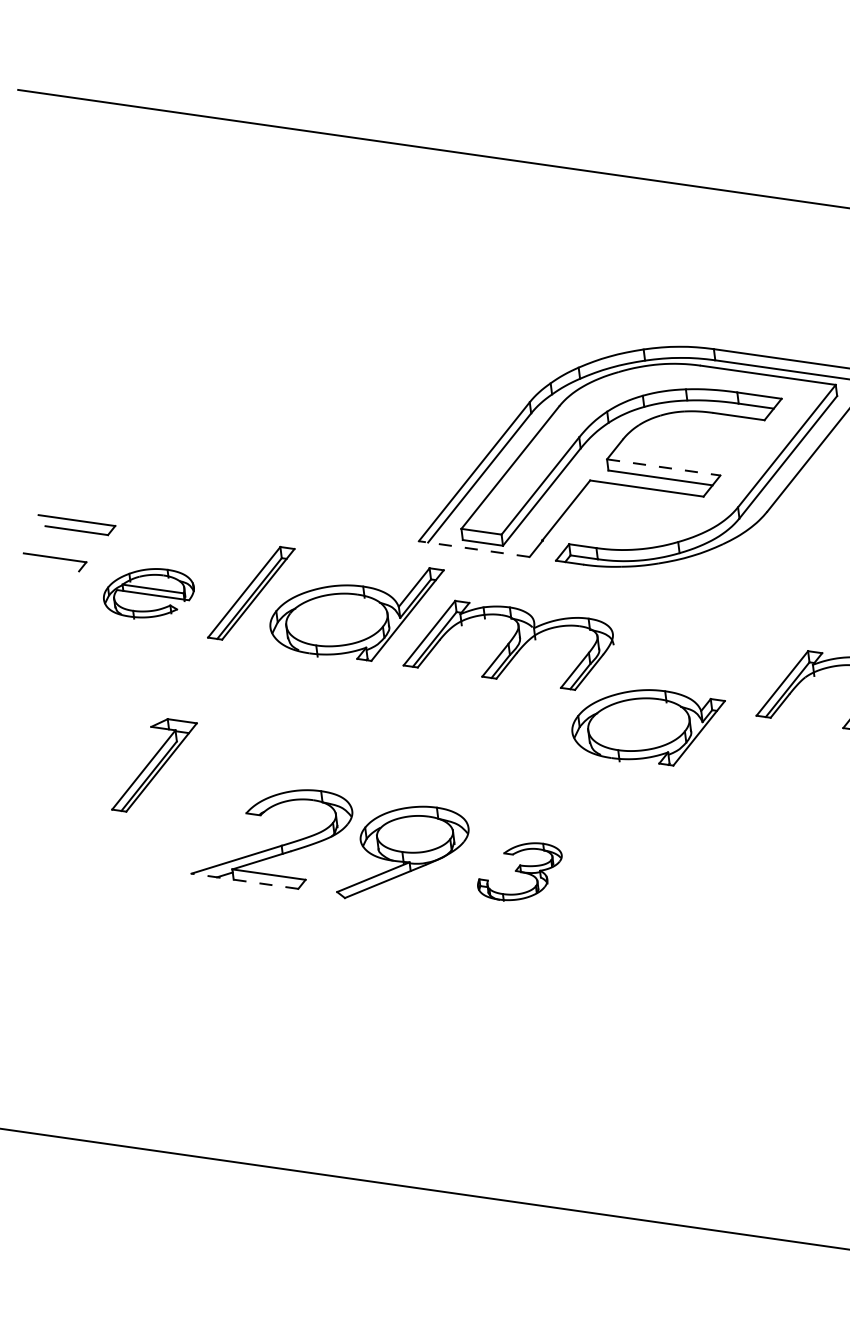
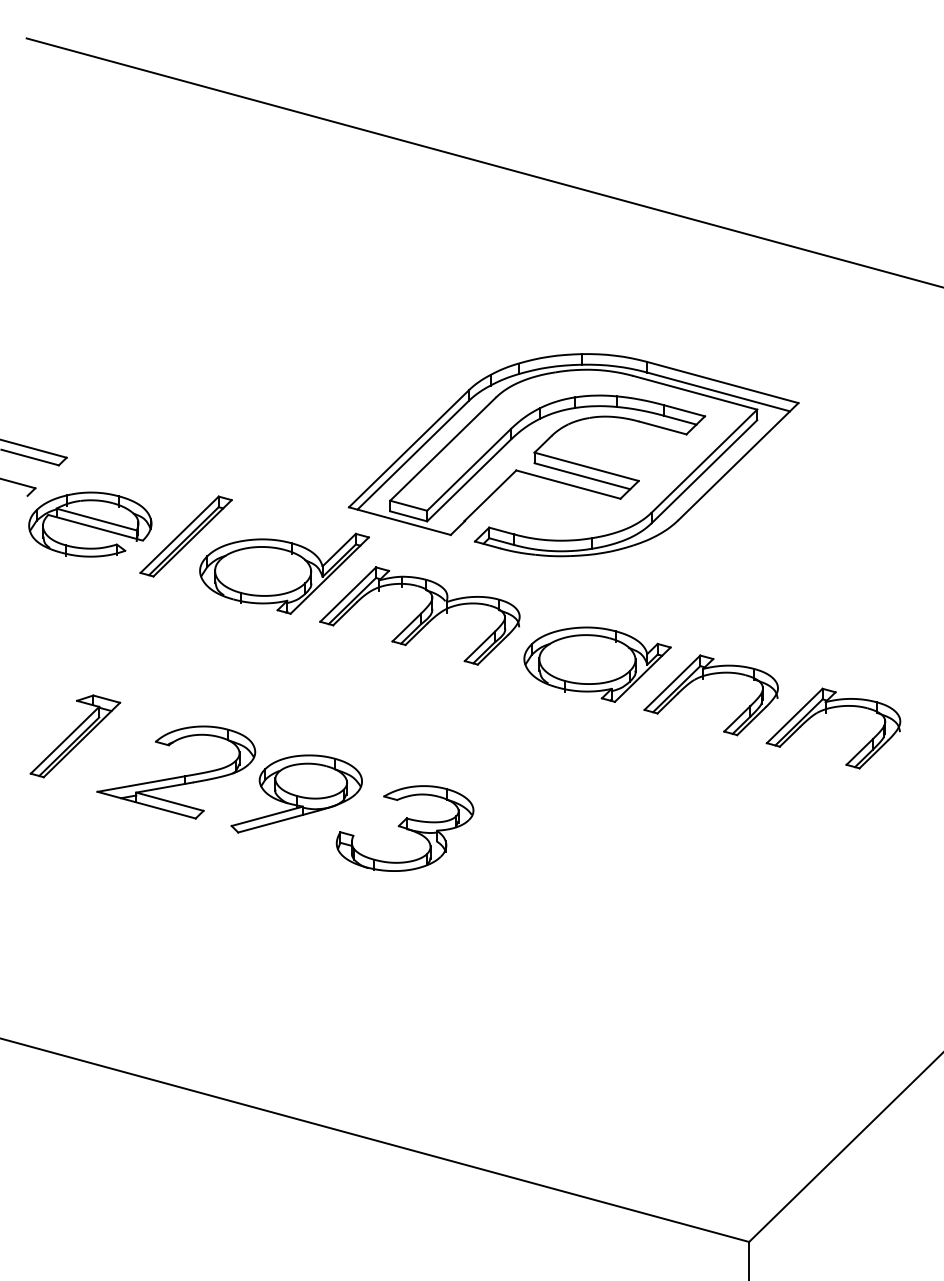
line: (663, 467) -> (586, 466), dashed -> solid
line: (473, 549) -> (399, 521), dashed -> solid
part: (149, 593) -> (90, 524), size x1.43
part: (650, 728) -> (597, 664), moved
part: (154, 764) -> (75, 736), moved
part: (519, 872) -> (404, 828), size x1.67
line: (244, 881) -> (146, 805), dashed -> solid

